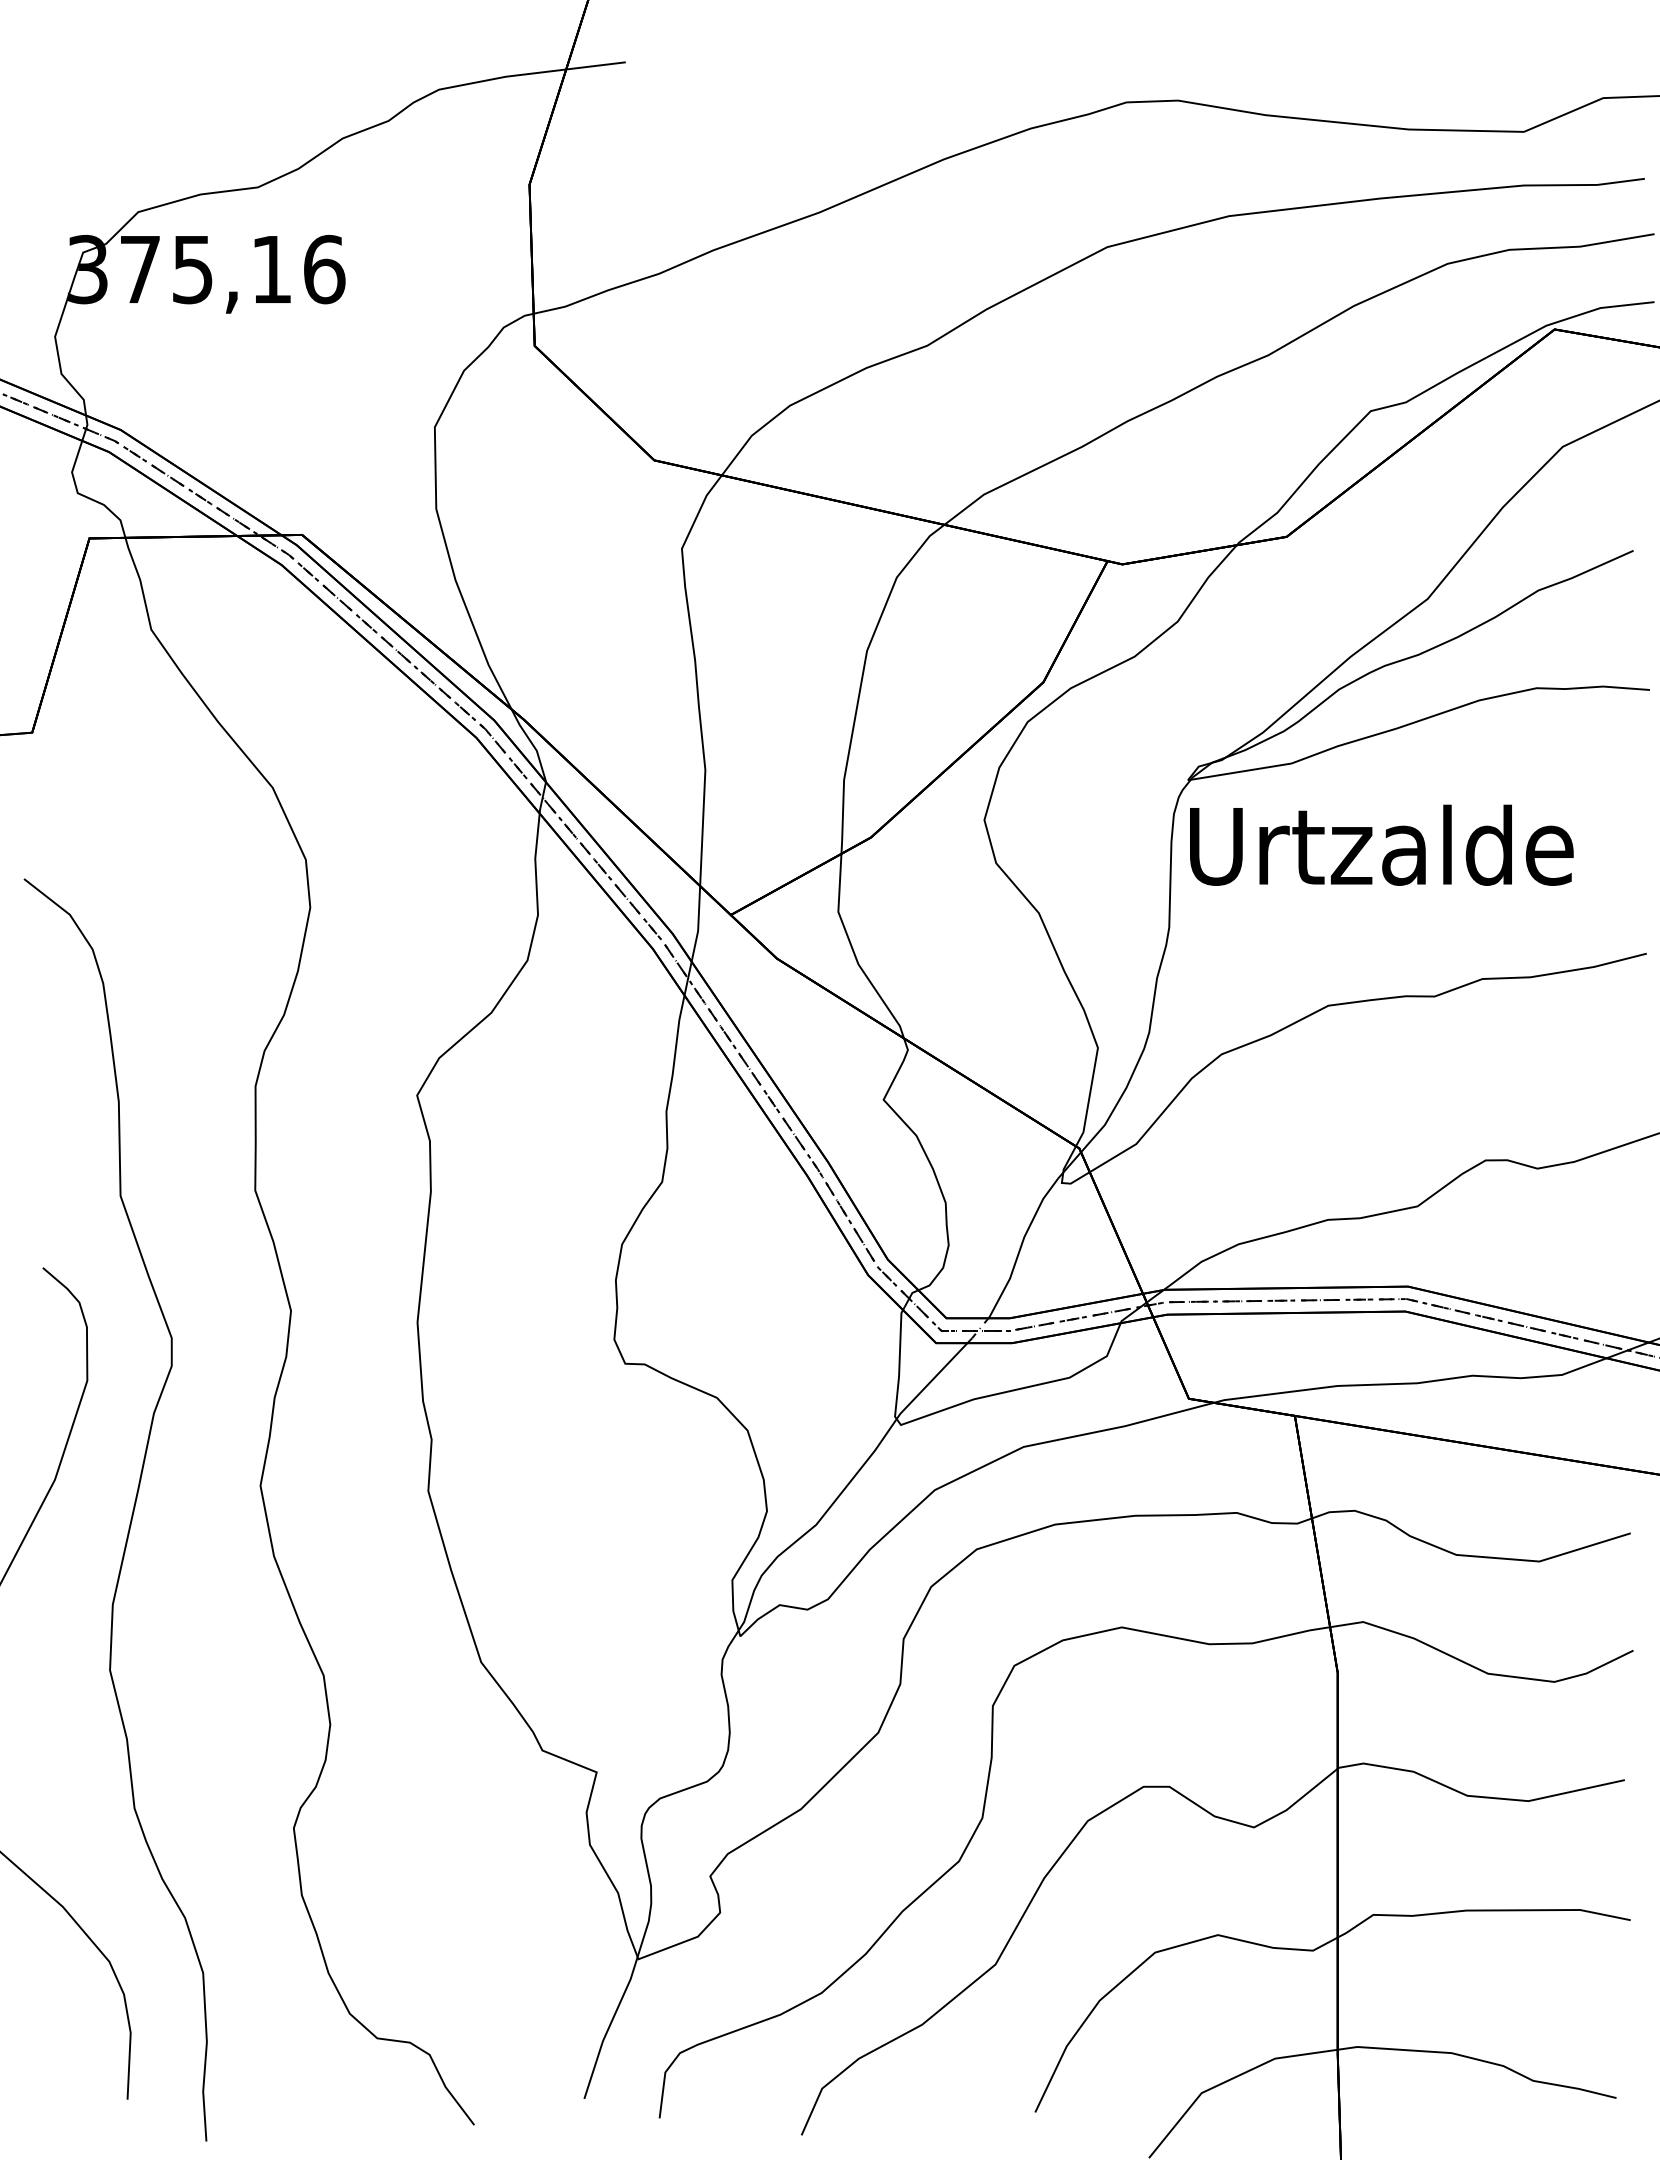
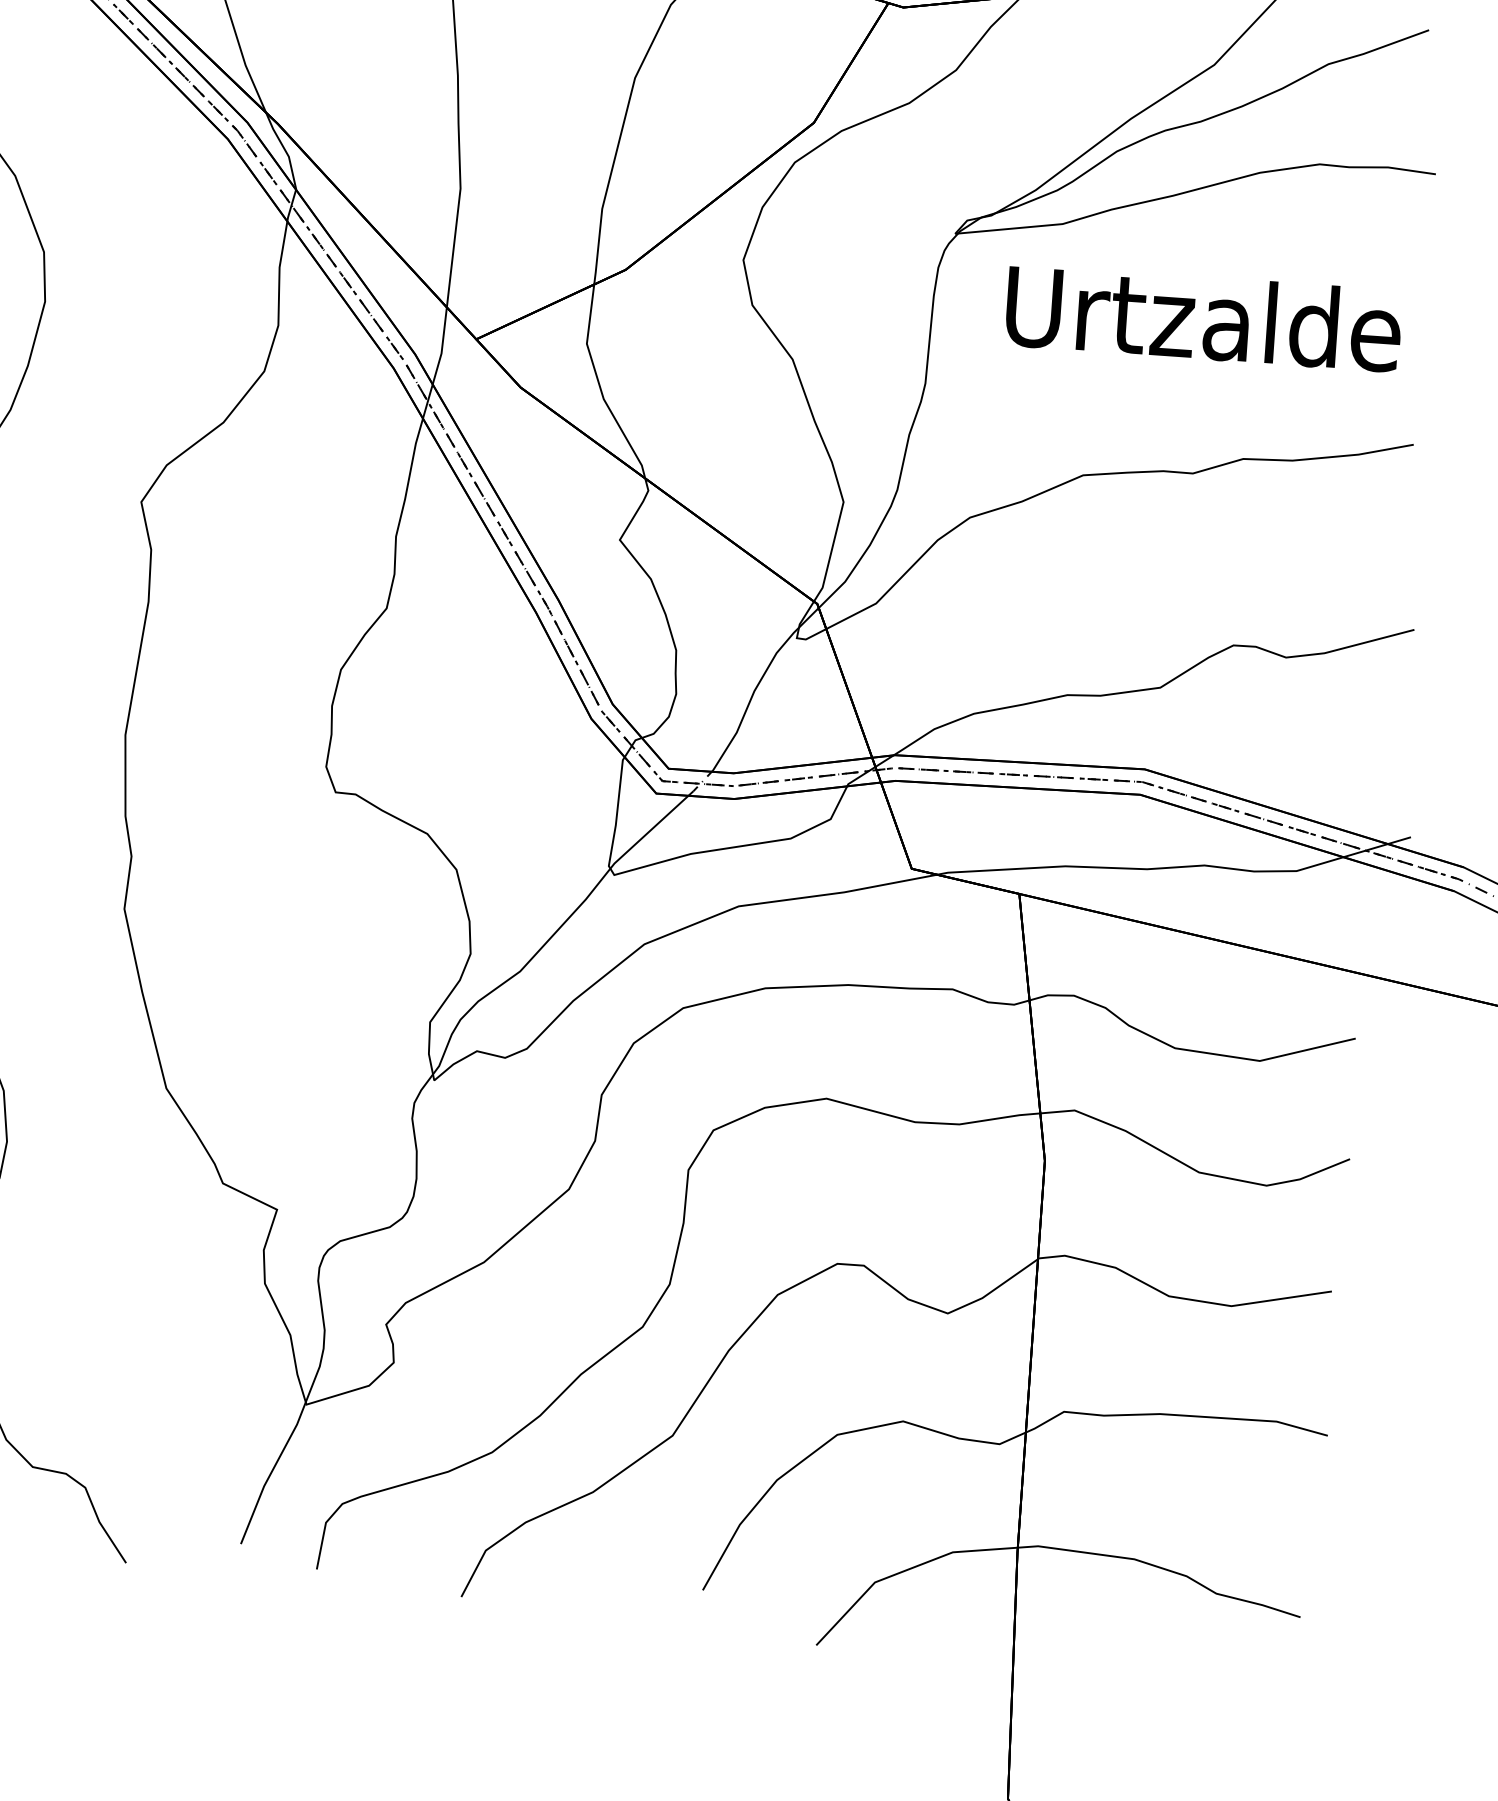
text: (1381, 844) -> (1203, 317), moved

